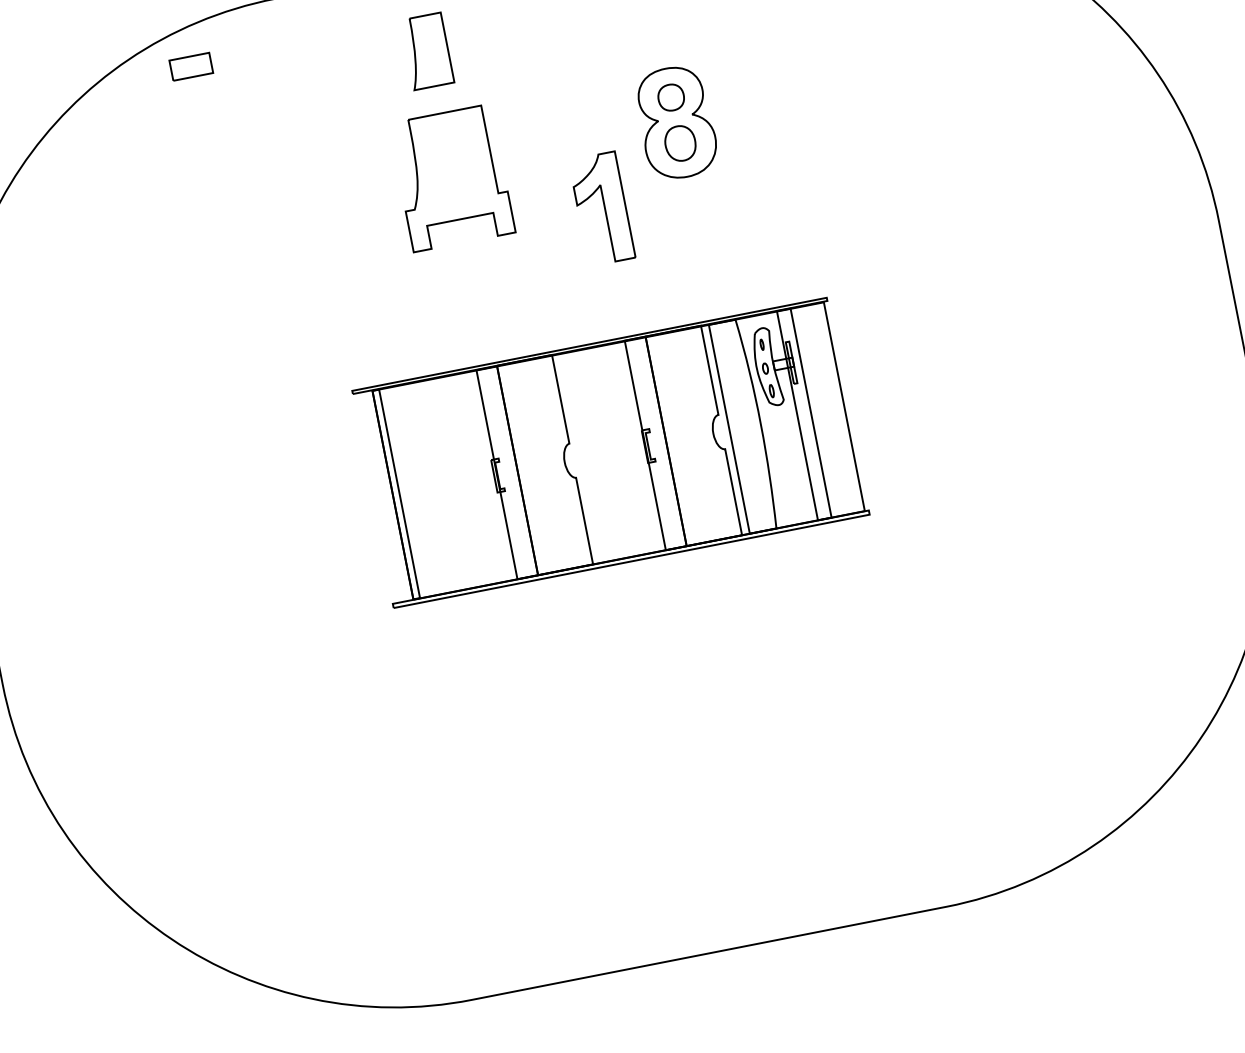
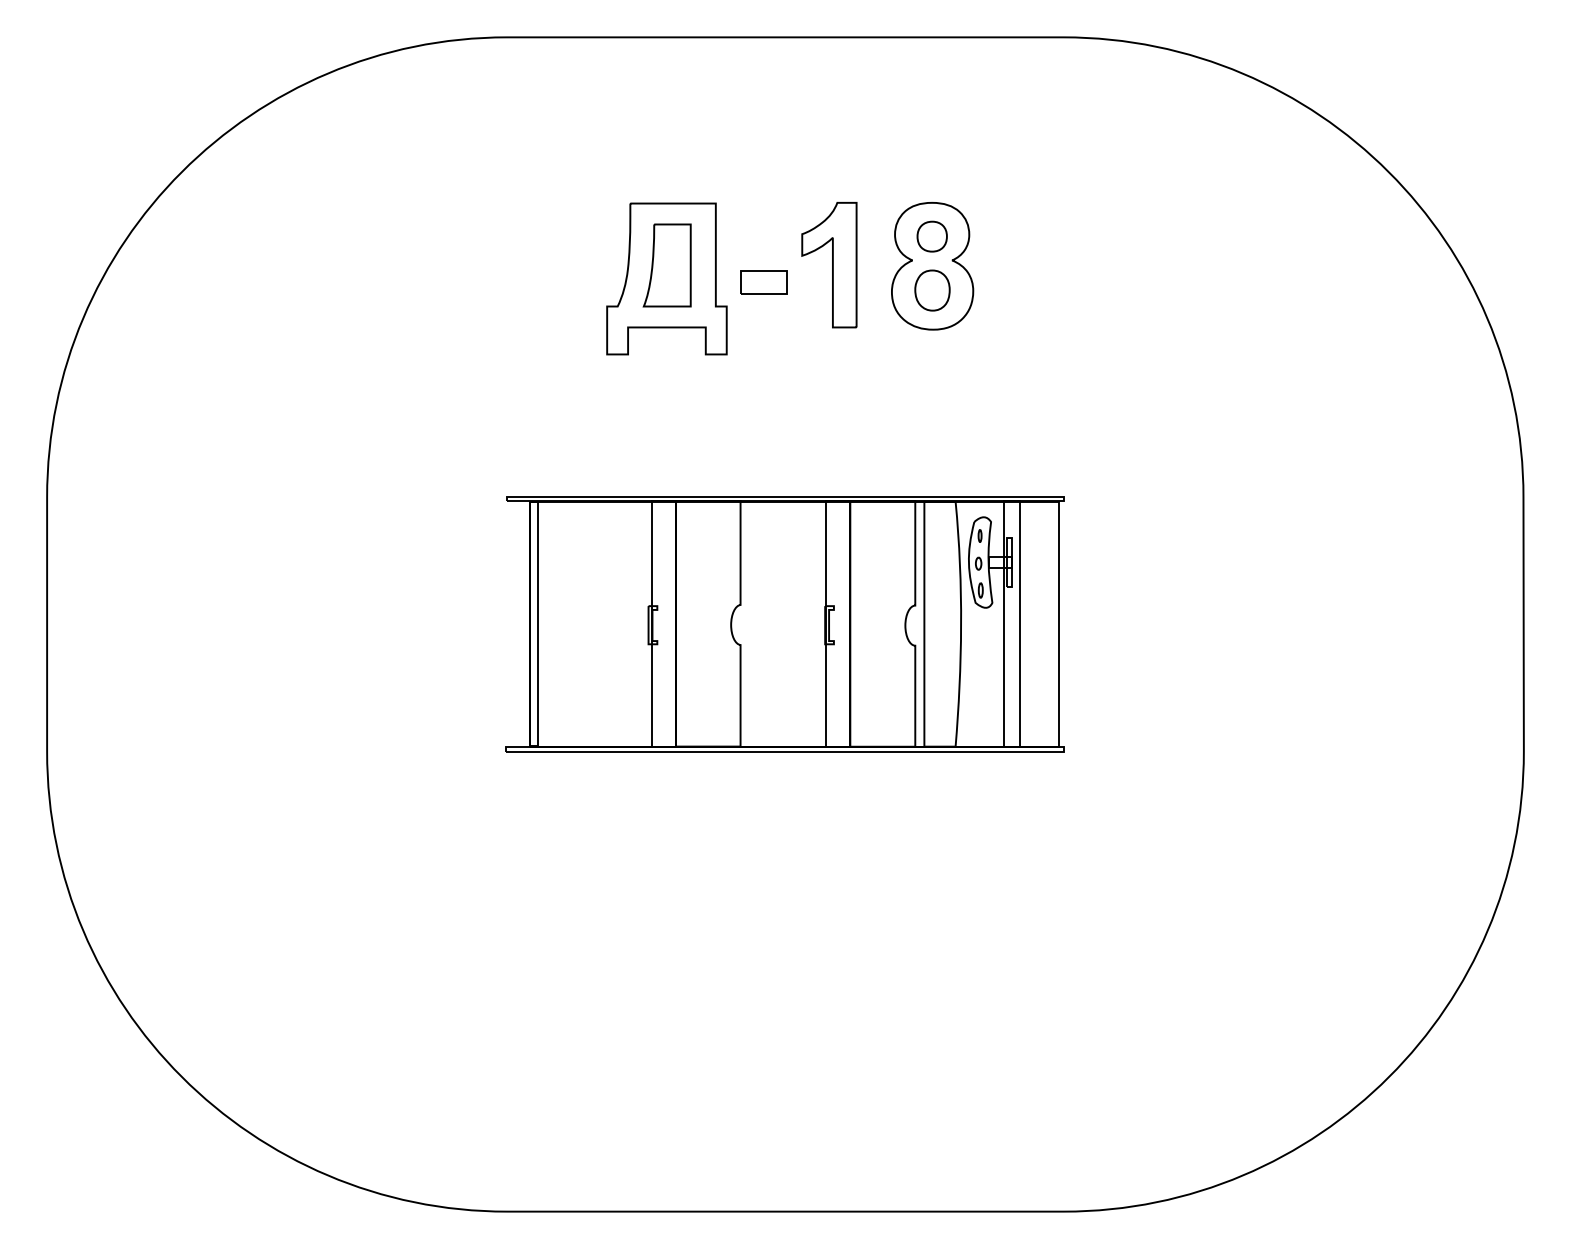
part: (426, 51) -> (666, 265), moved
part: (190, 66) -> (763, 282), moved
part: (602, 209) -> (829, 265), moved

